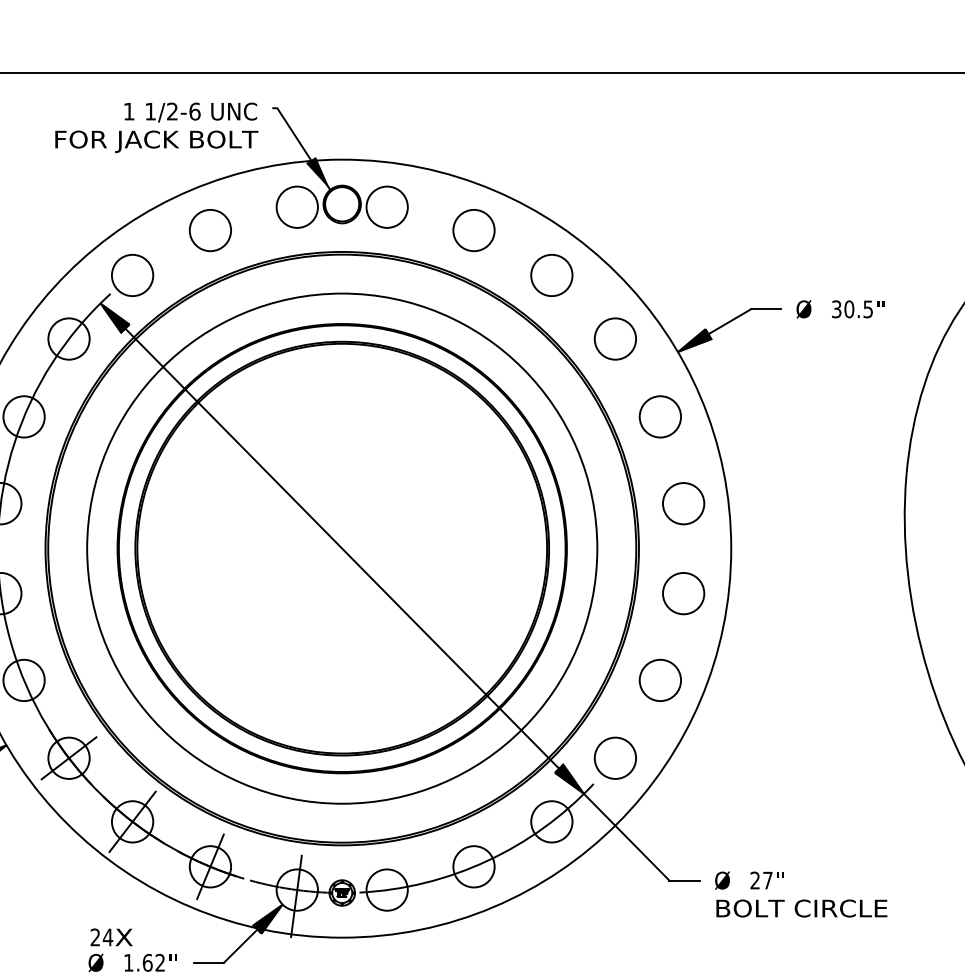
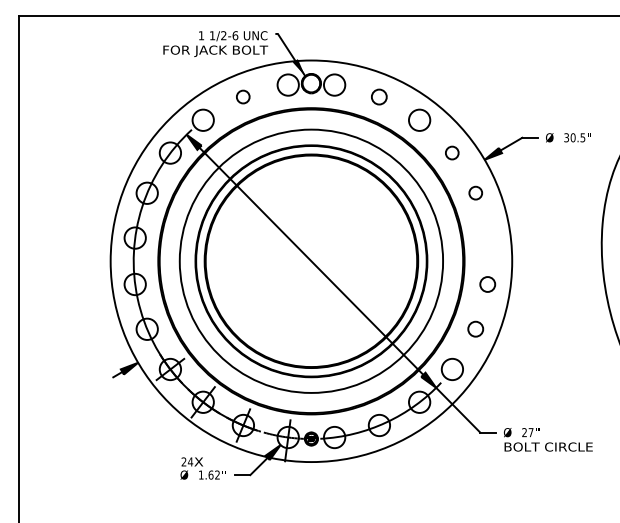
circle: (208, 229) -> (242, 96), size x0.6
circle: (472, 229) -> (378, 96), size x0.7
circle: (613, 337) -> (451, 152), size x0.6
circle: (660, 415) -> (475, 192), size x0.6
circle: (683, 502) -> (487, 237), removed
circle: (683, 593) -> (487, 284), size x0.7
circle: (660, 678) -> (475, 328), size x0.7

